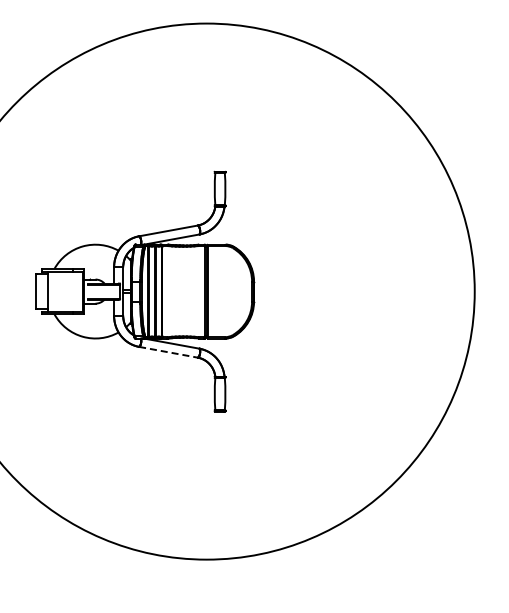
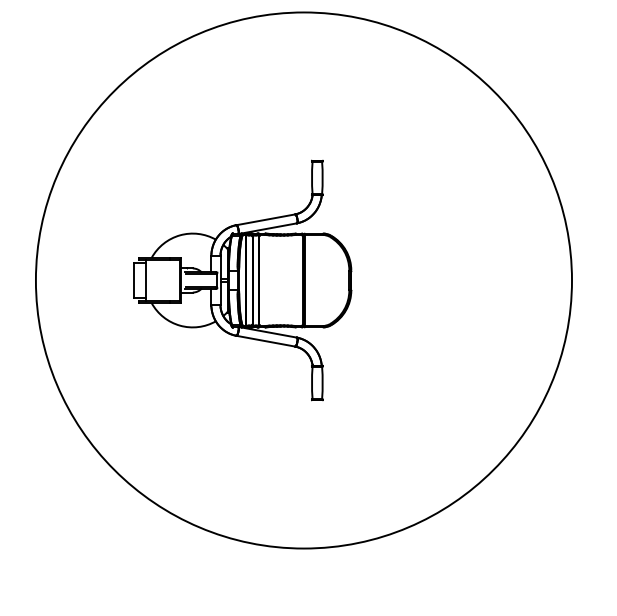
line: (168, 352) -> (265, 341), dashed -> solid

